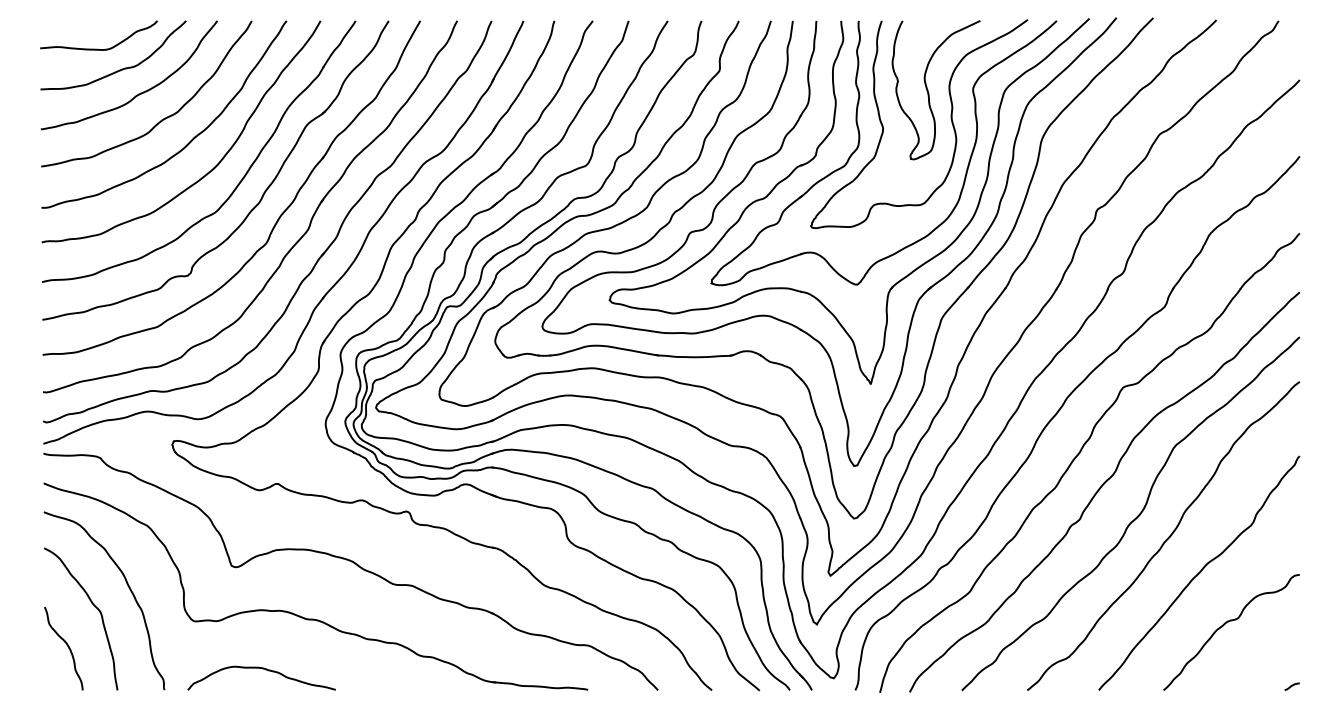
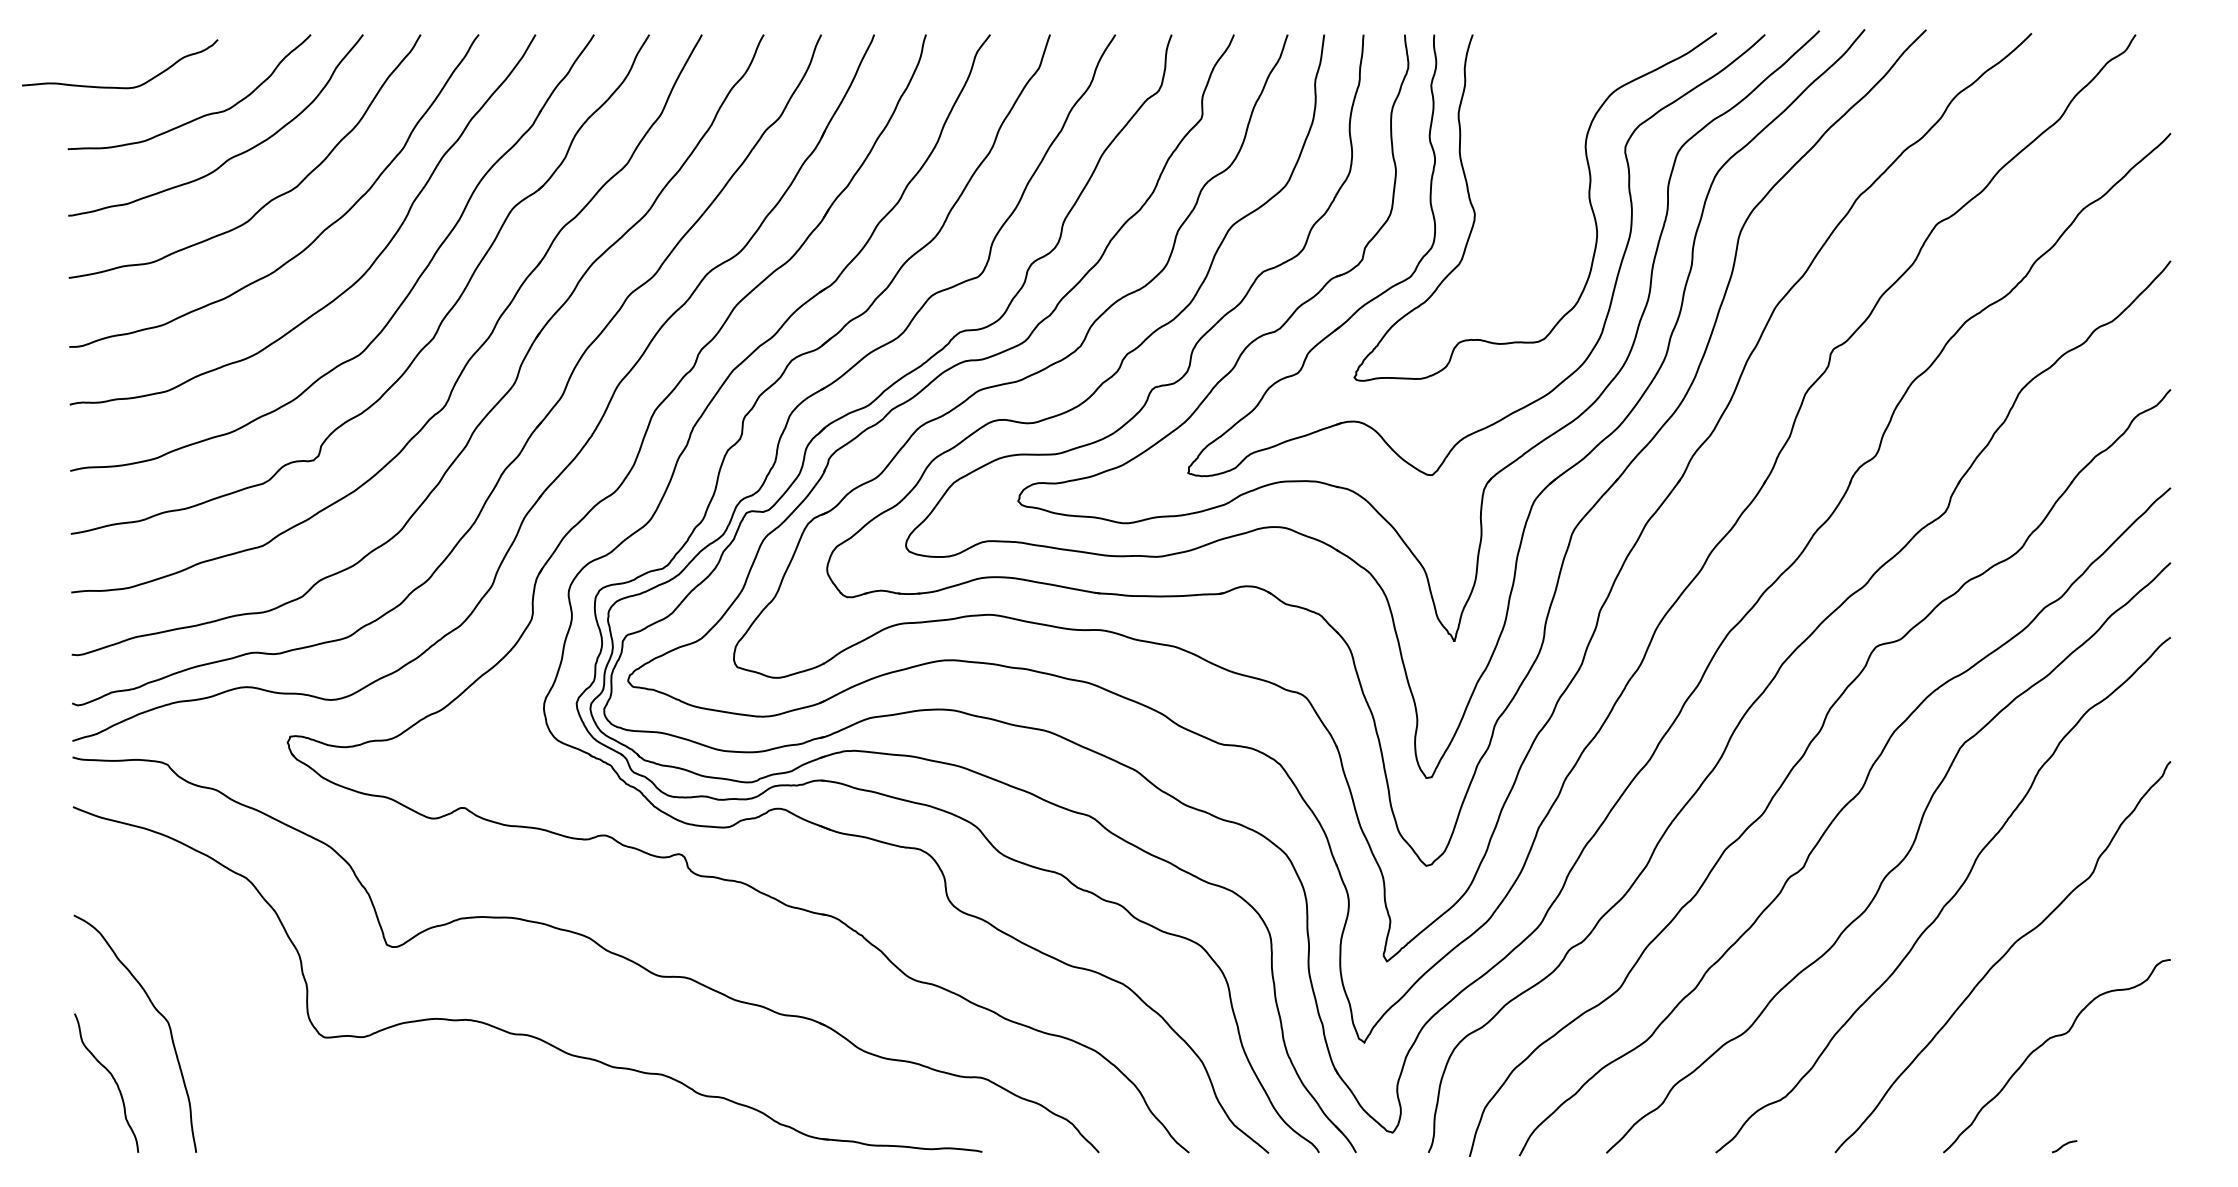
curve: (97, 48) -> (117, 85), moved
curve: (929, 93) -> (1552, 155), removed
curve: (127, 586) -> (212, 979), removed
curve: (262, 669) -> (438, 1117), removed
curve: (1291, 686) -> (2063, 1146), moved

